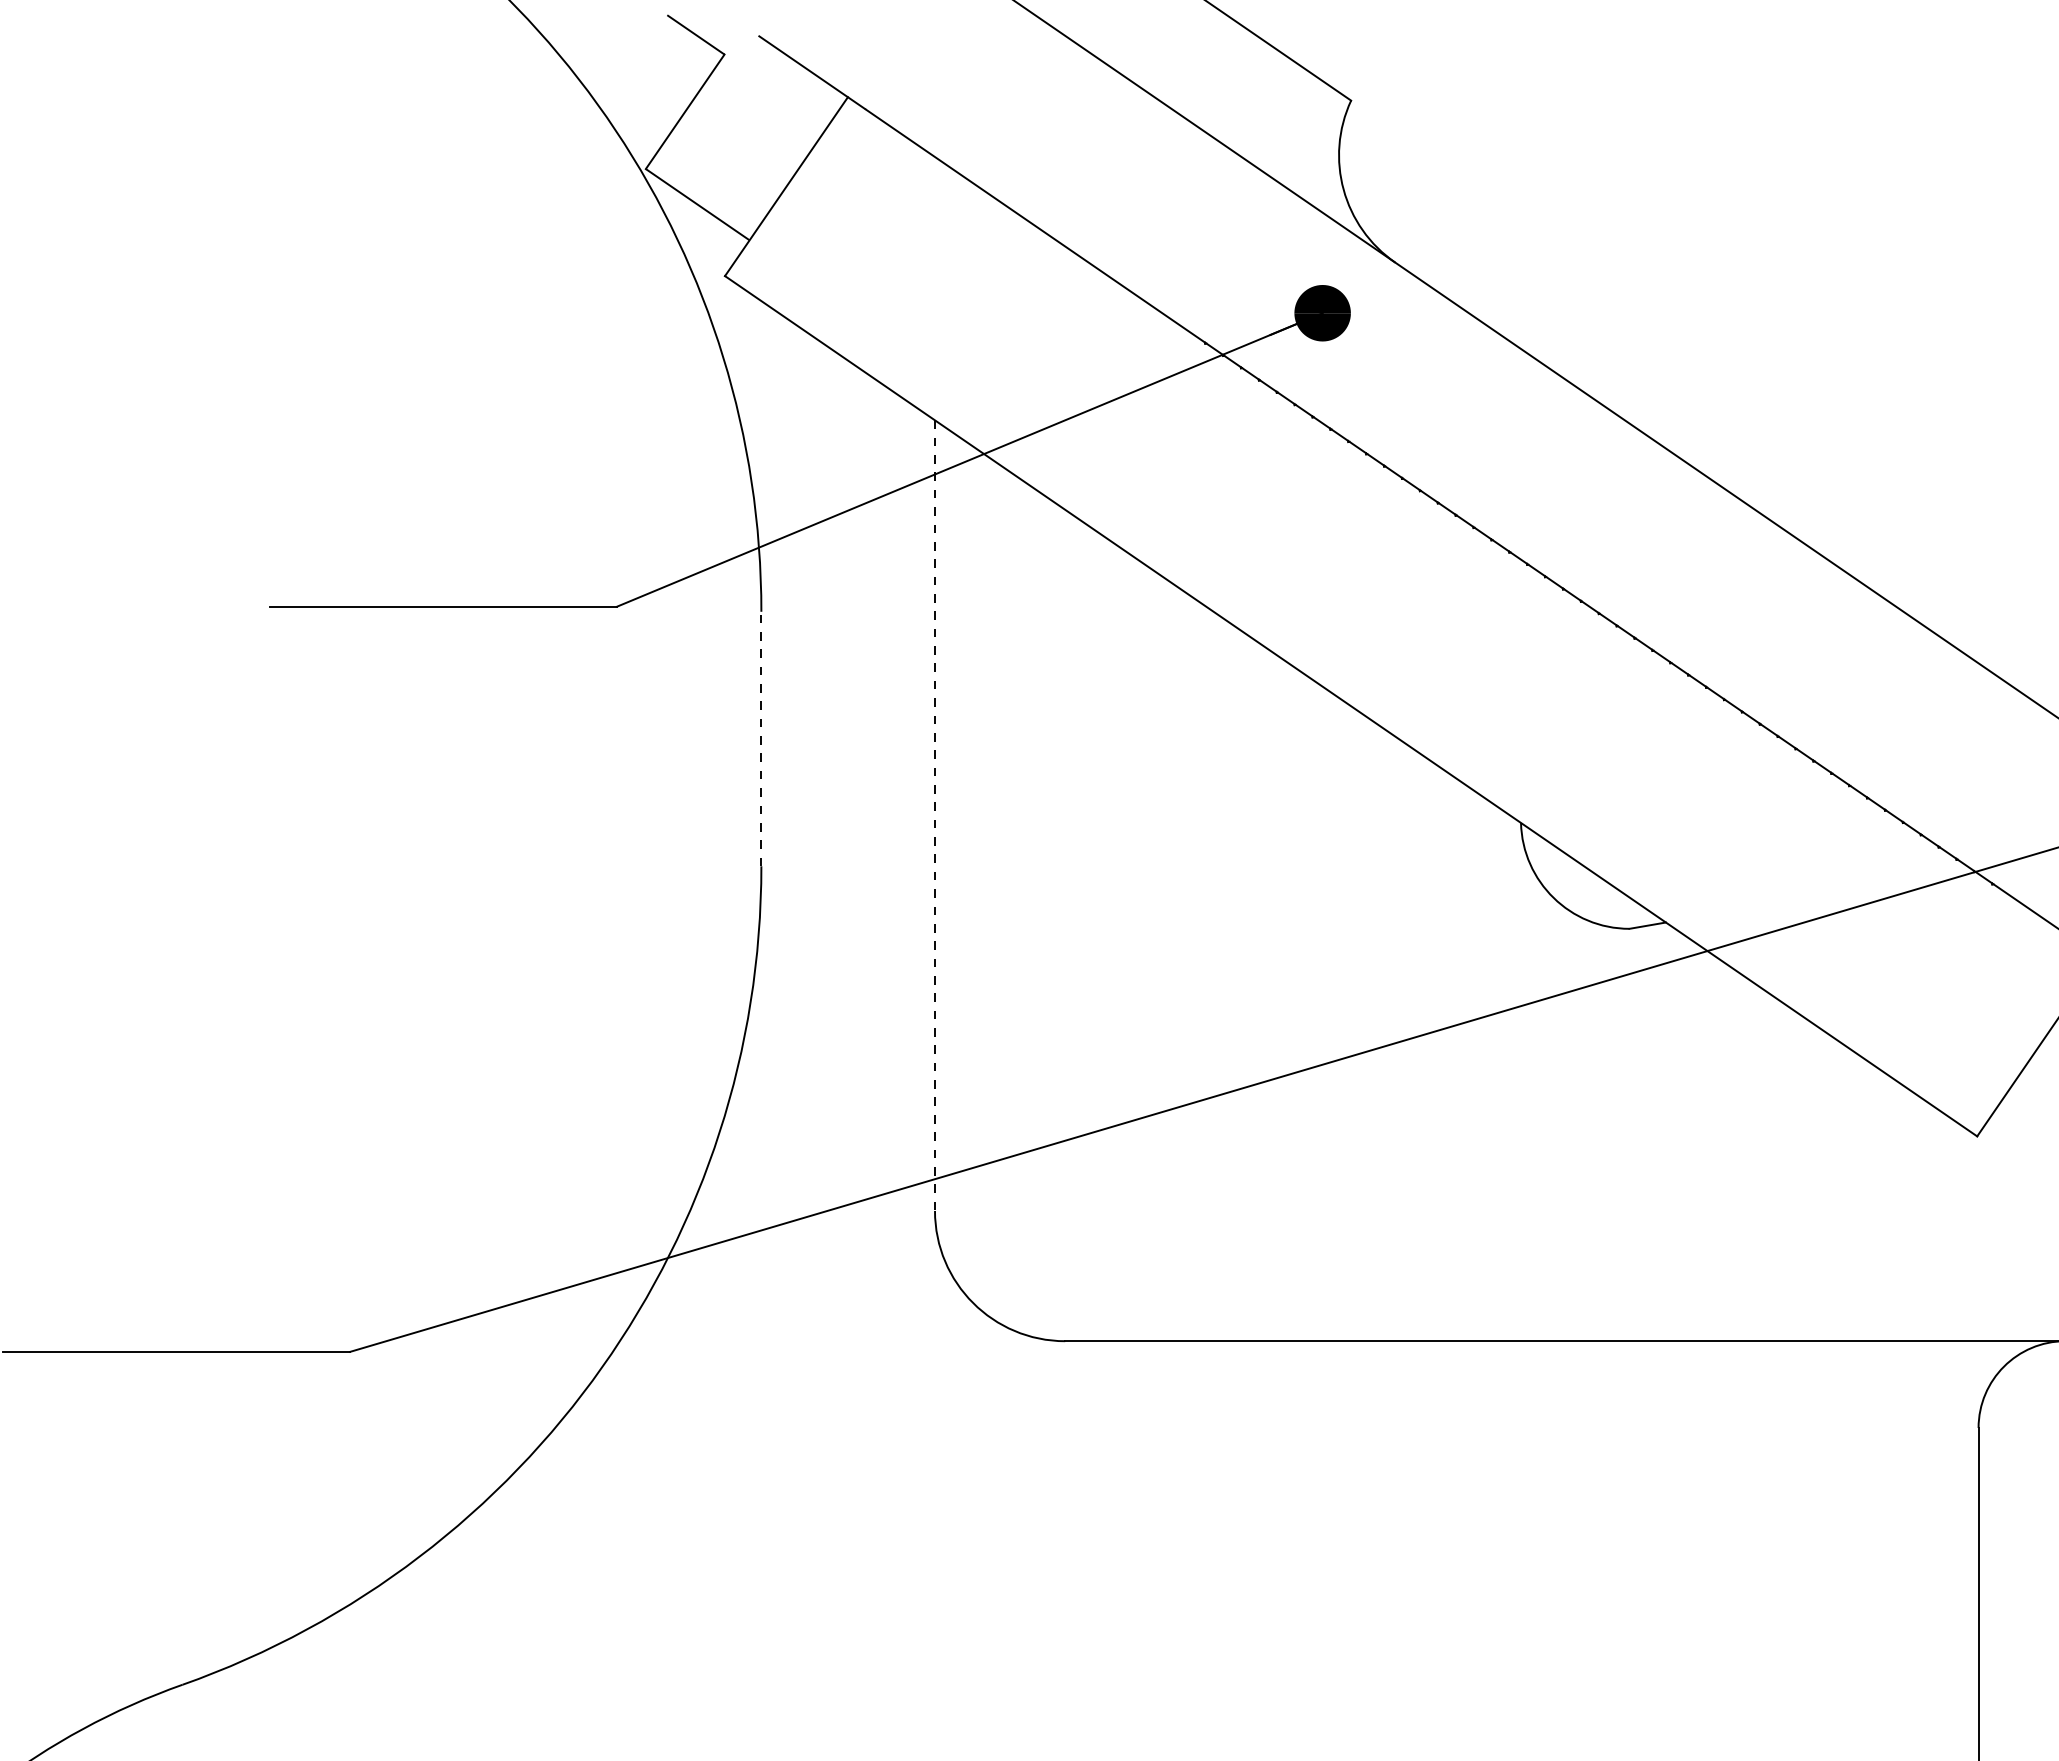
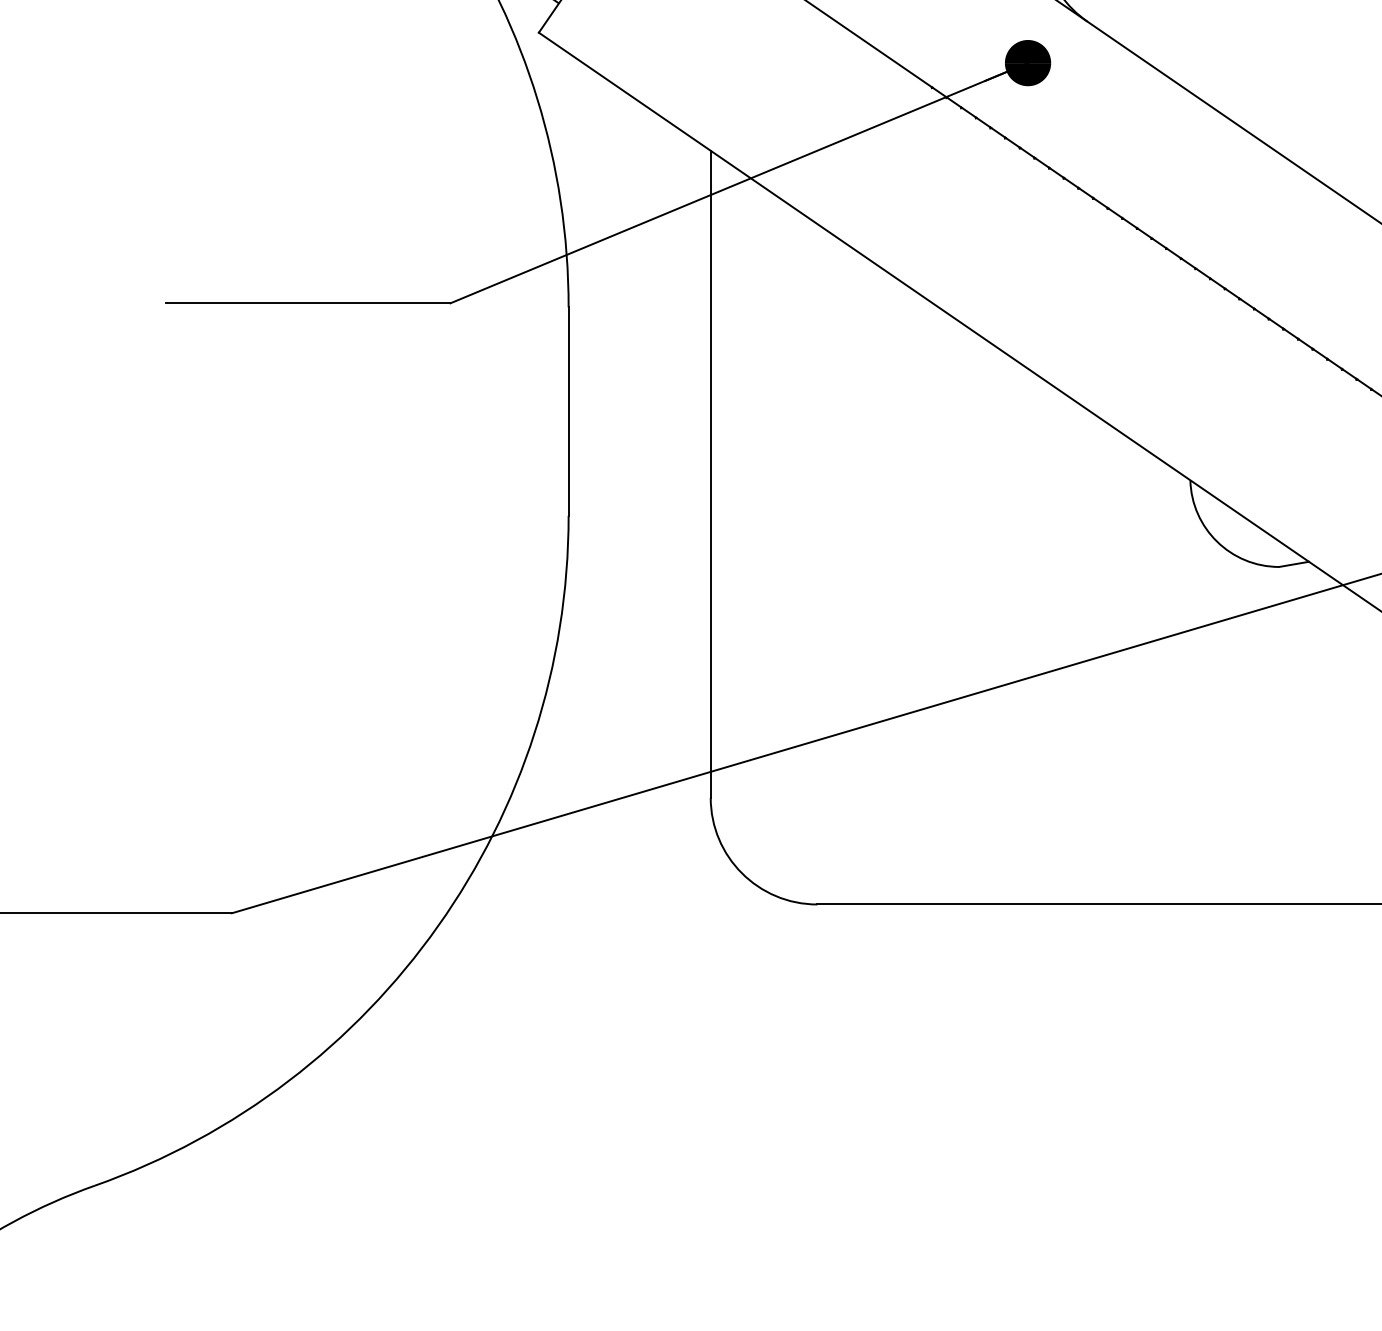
line: (761, 738) -> (568, 411), dashed -> solid
line: (935, 816) -> (711, 475), dashed -> solid

